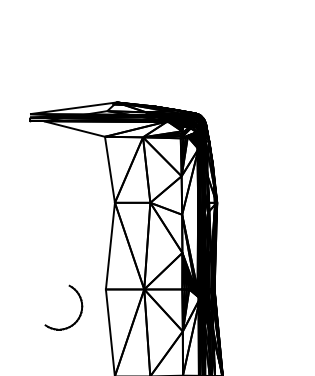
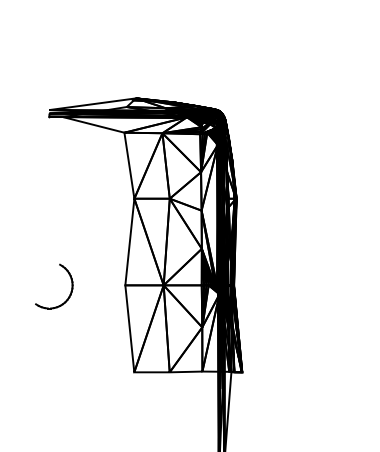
part: (80, 312) -> (70, 291), moved

